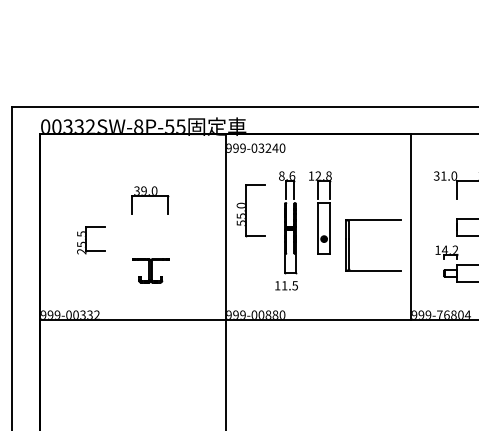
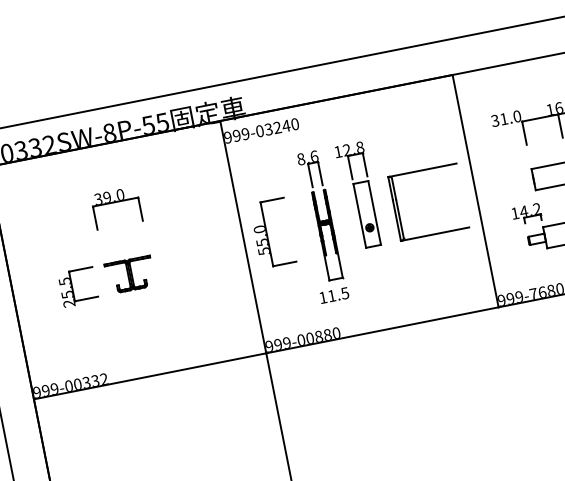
part: (150, 200) -> (117, 207), moved
part: (250, 210) -> (272, 233), moved
part: (349, 245) -> (398, 208), moved
part: (150, 270) -> (129, 274), moved

